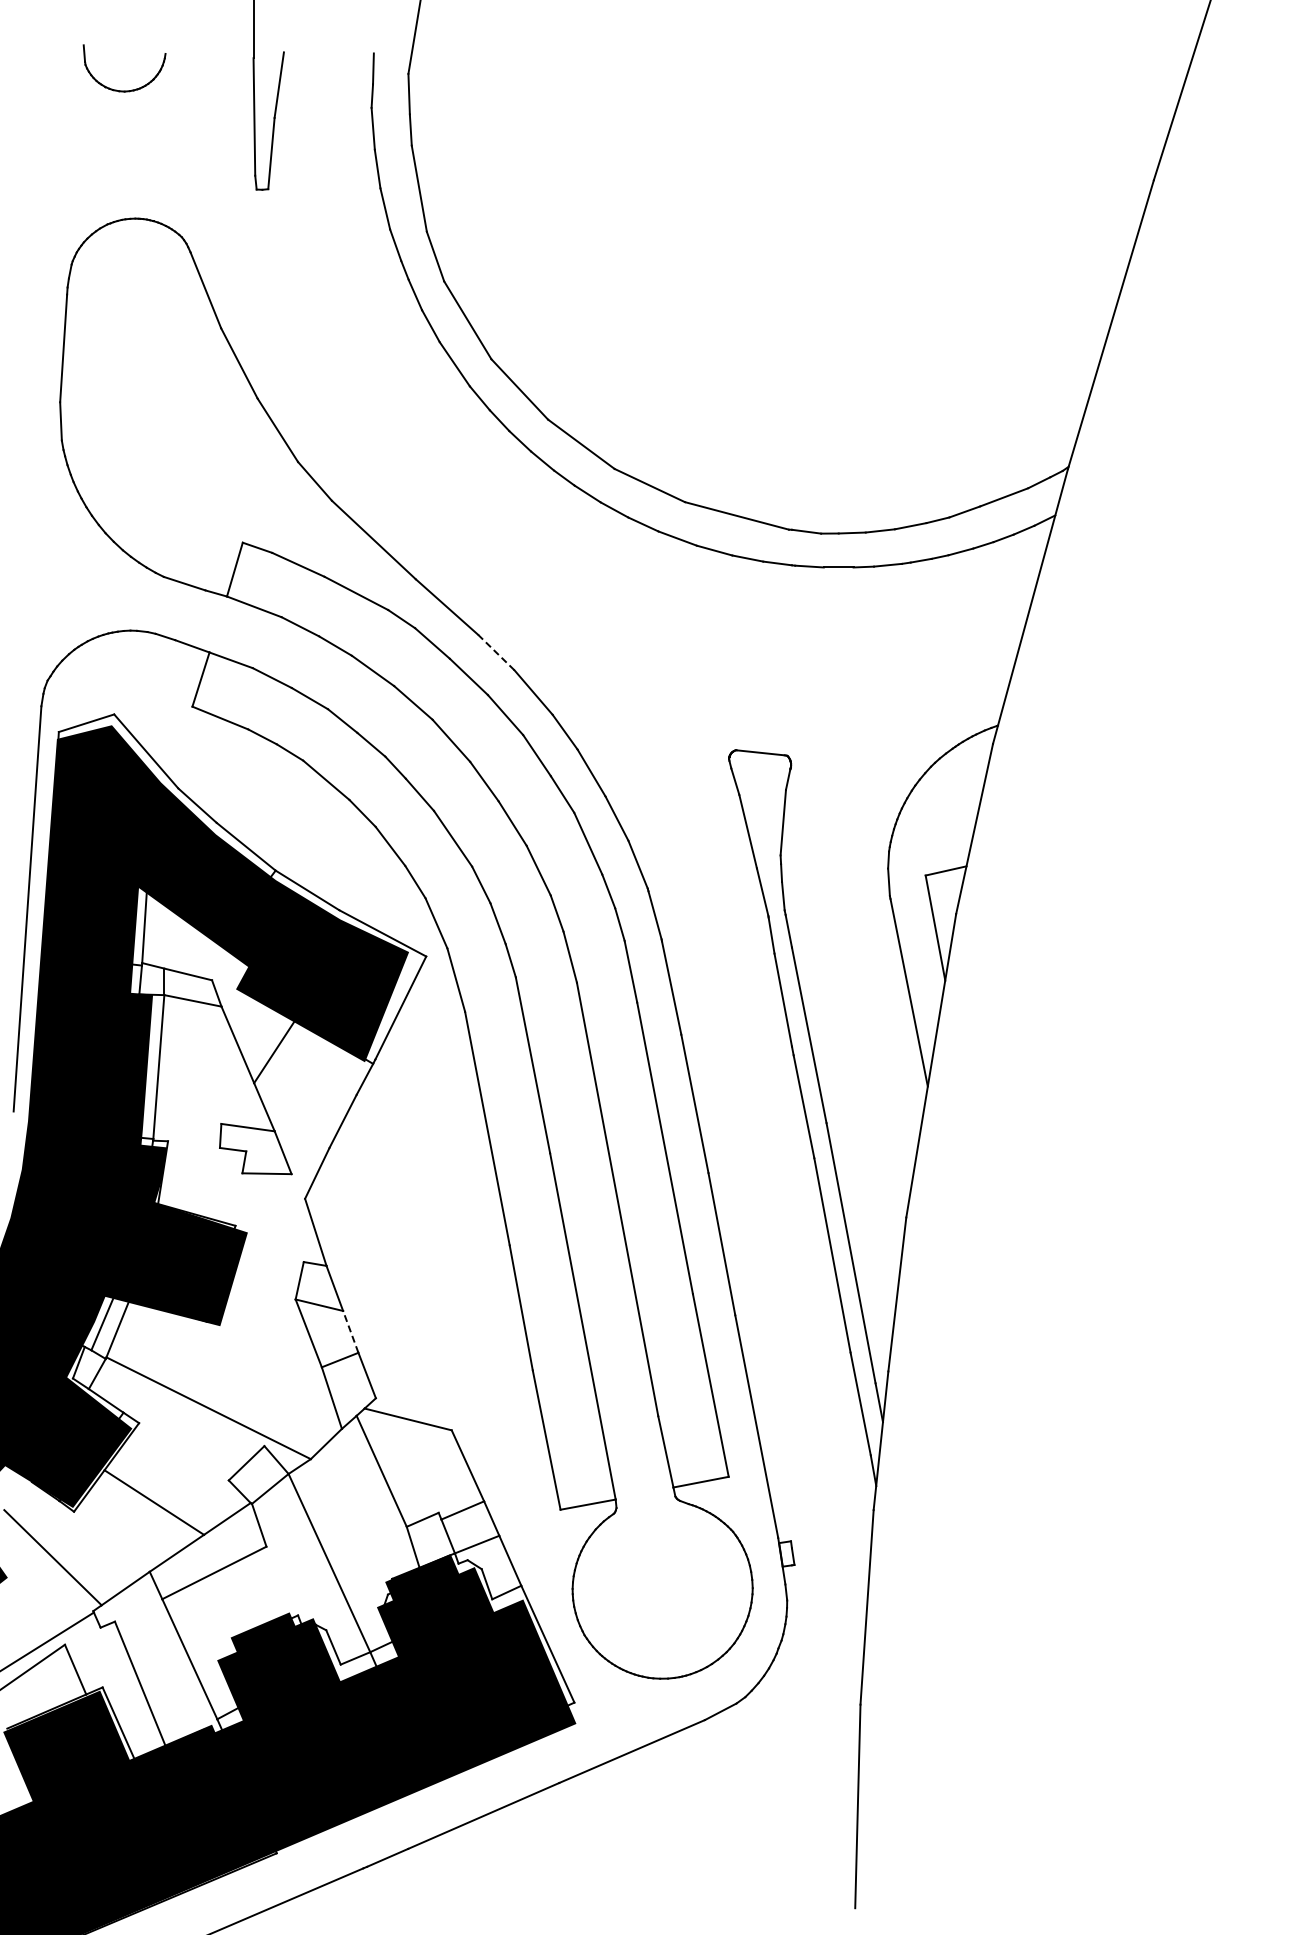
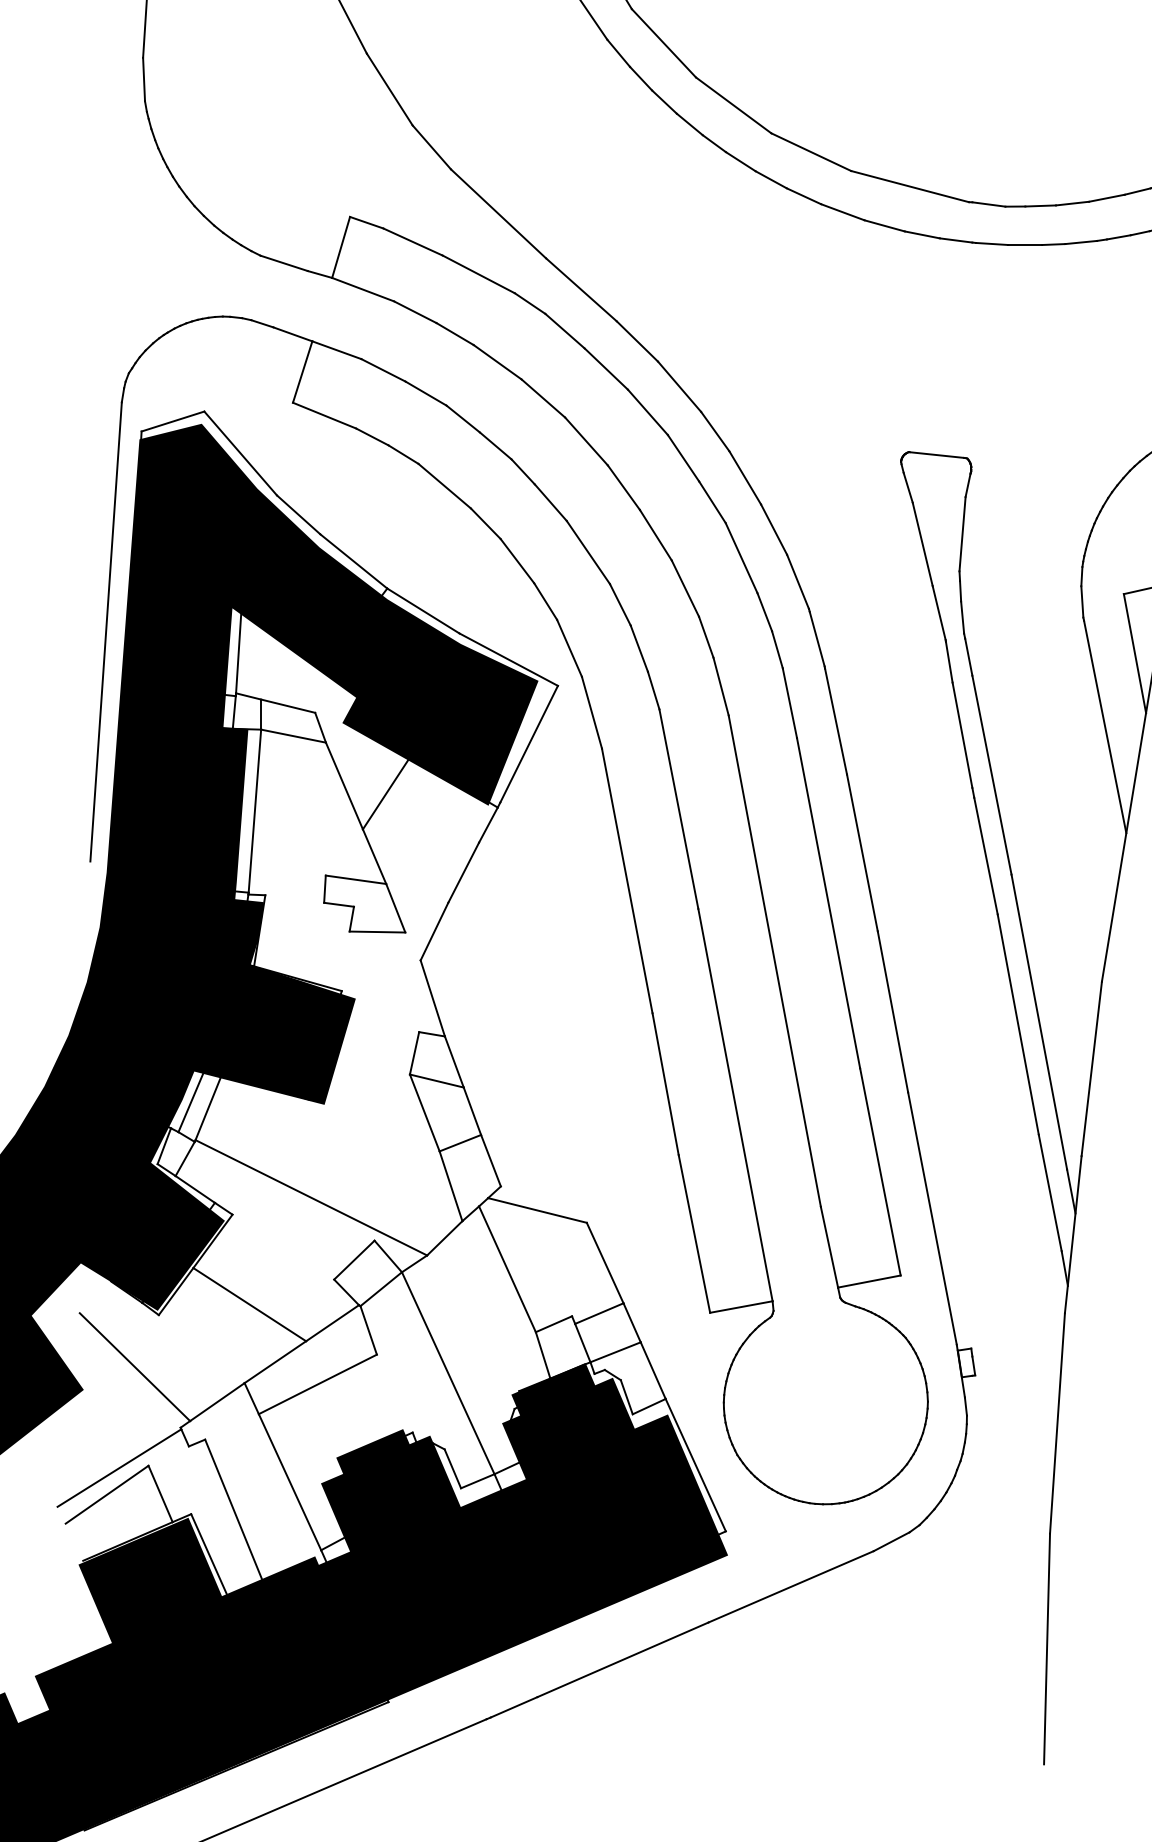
line: (495, 652) -> (636, 341), dashed -> solid
line: (350, 1331) -> (472, 1110), dashed -> solid

